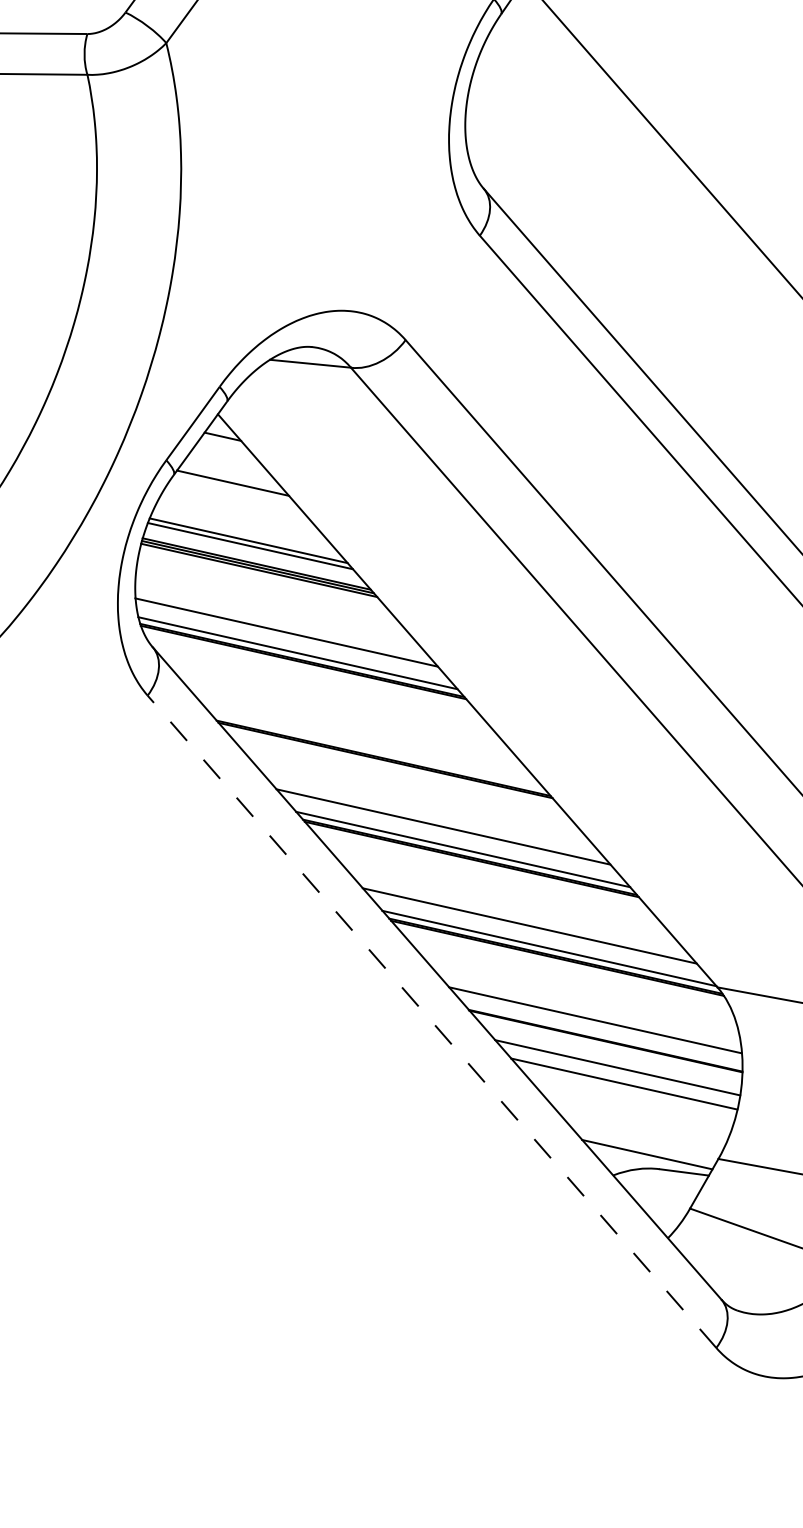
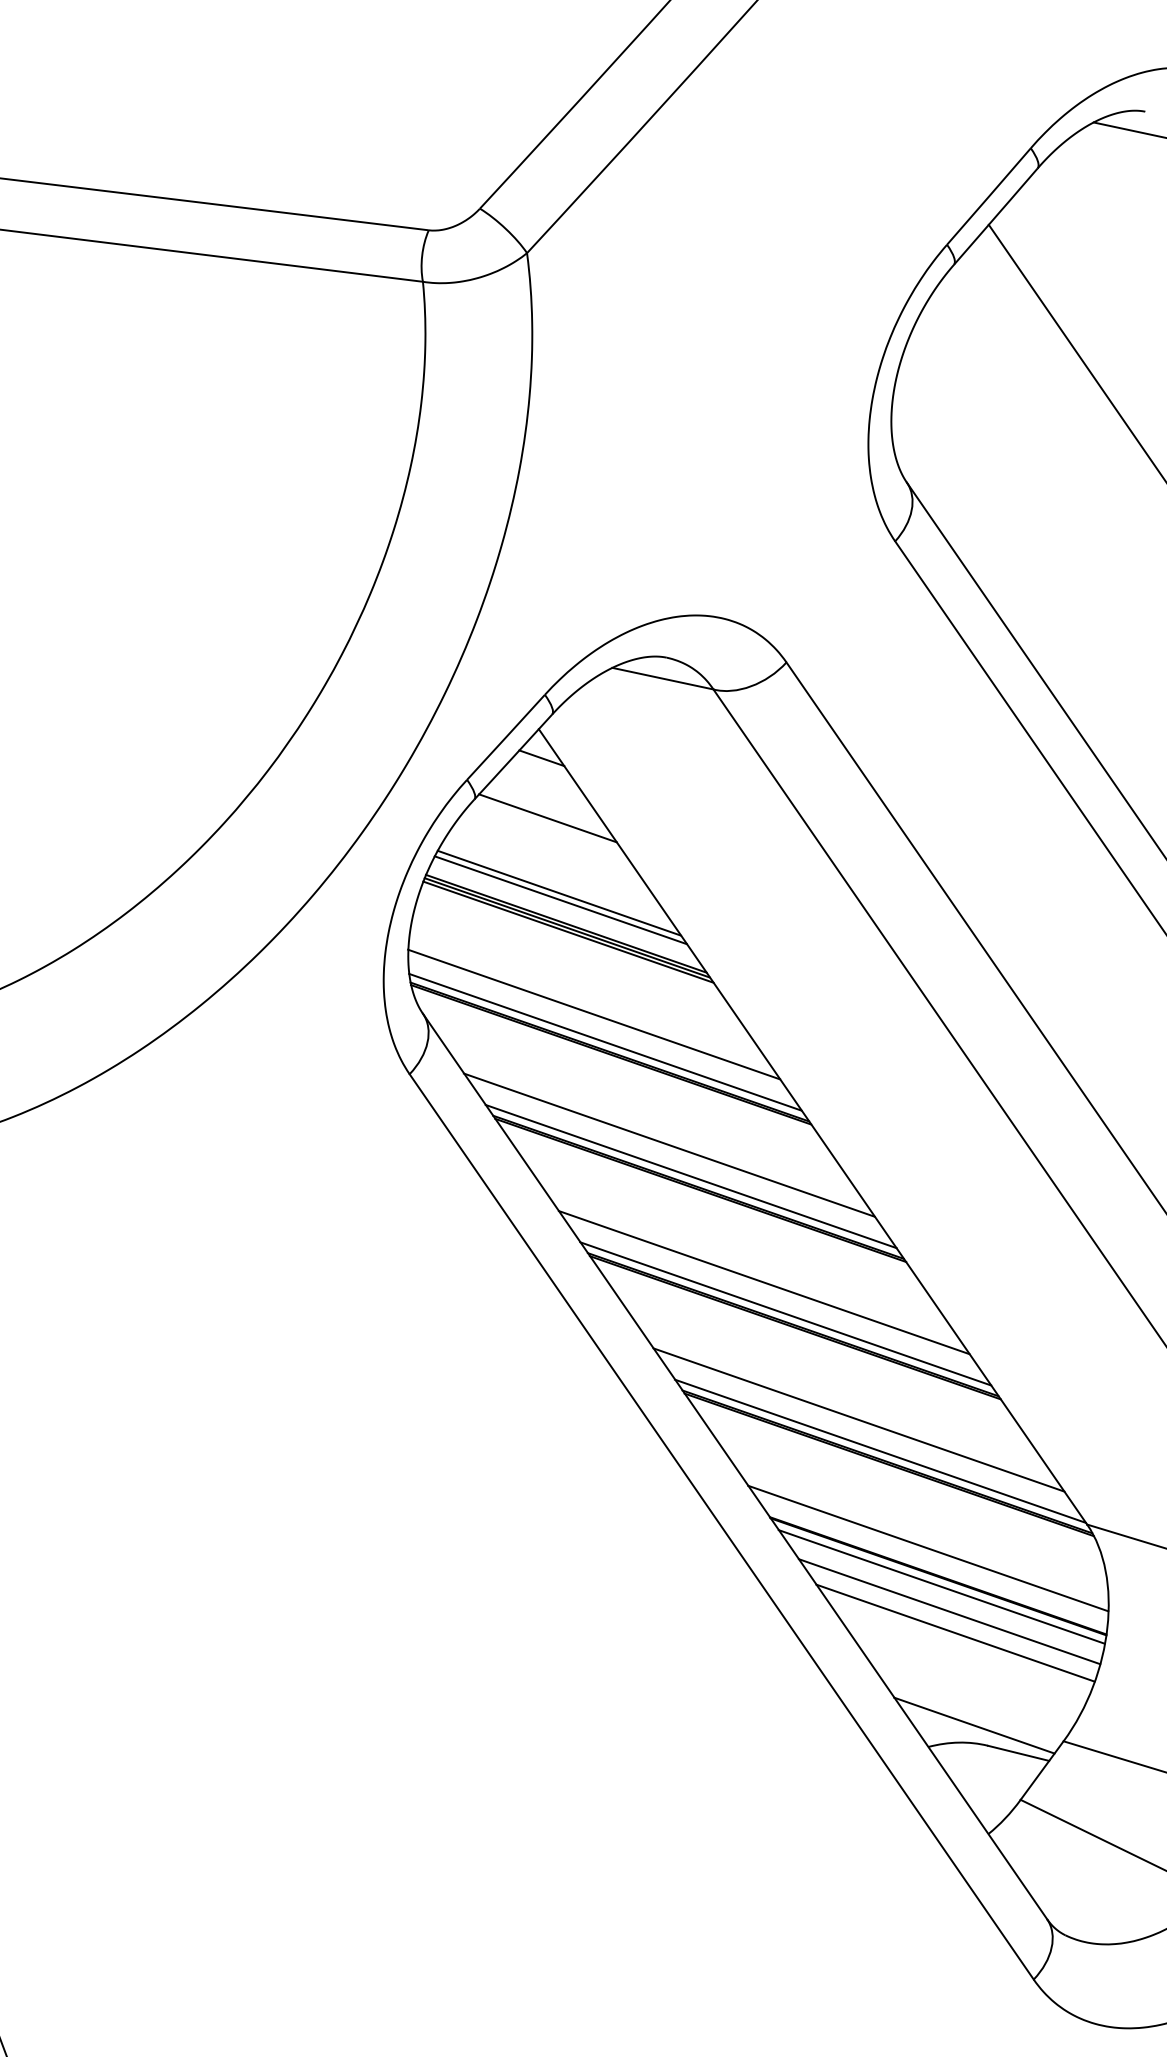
line: (356, 727) -> (668, 1144), added
line: (376, 750) -> (690, 1176), added
line: (431, 1021) -> (721, 1526), dashed -> solid
line: (609, 1048) -> (941, 1586), added

